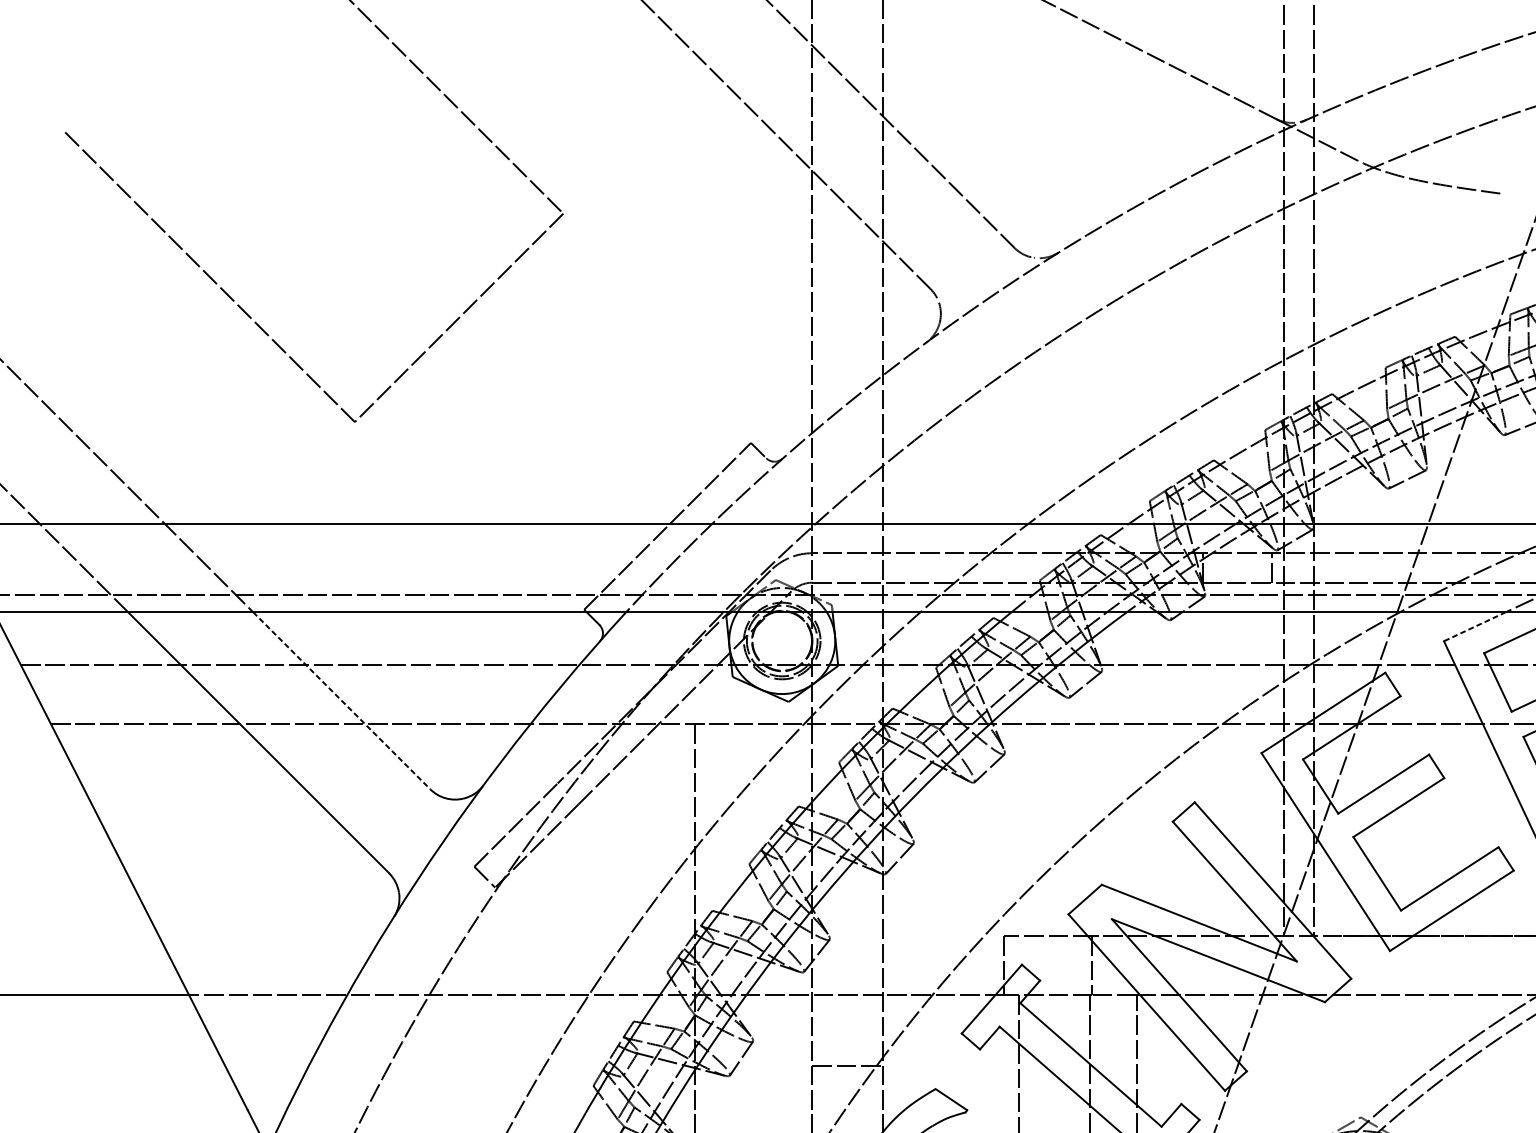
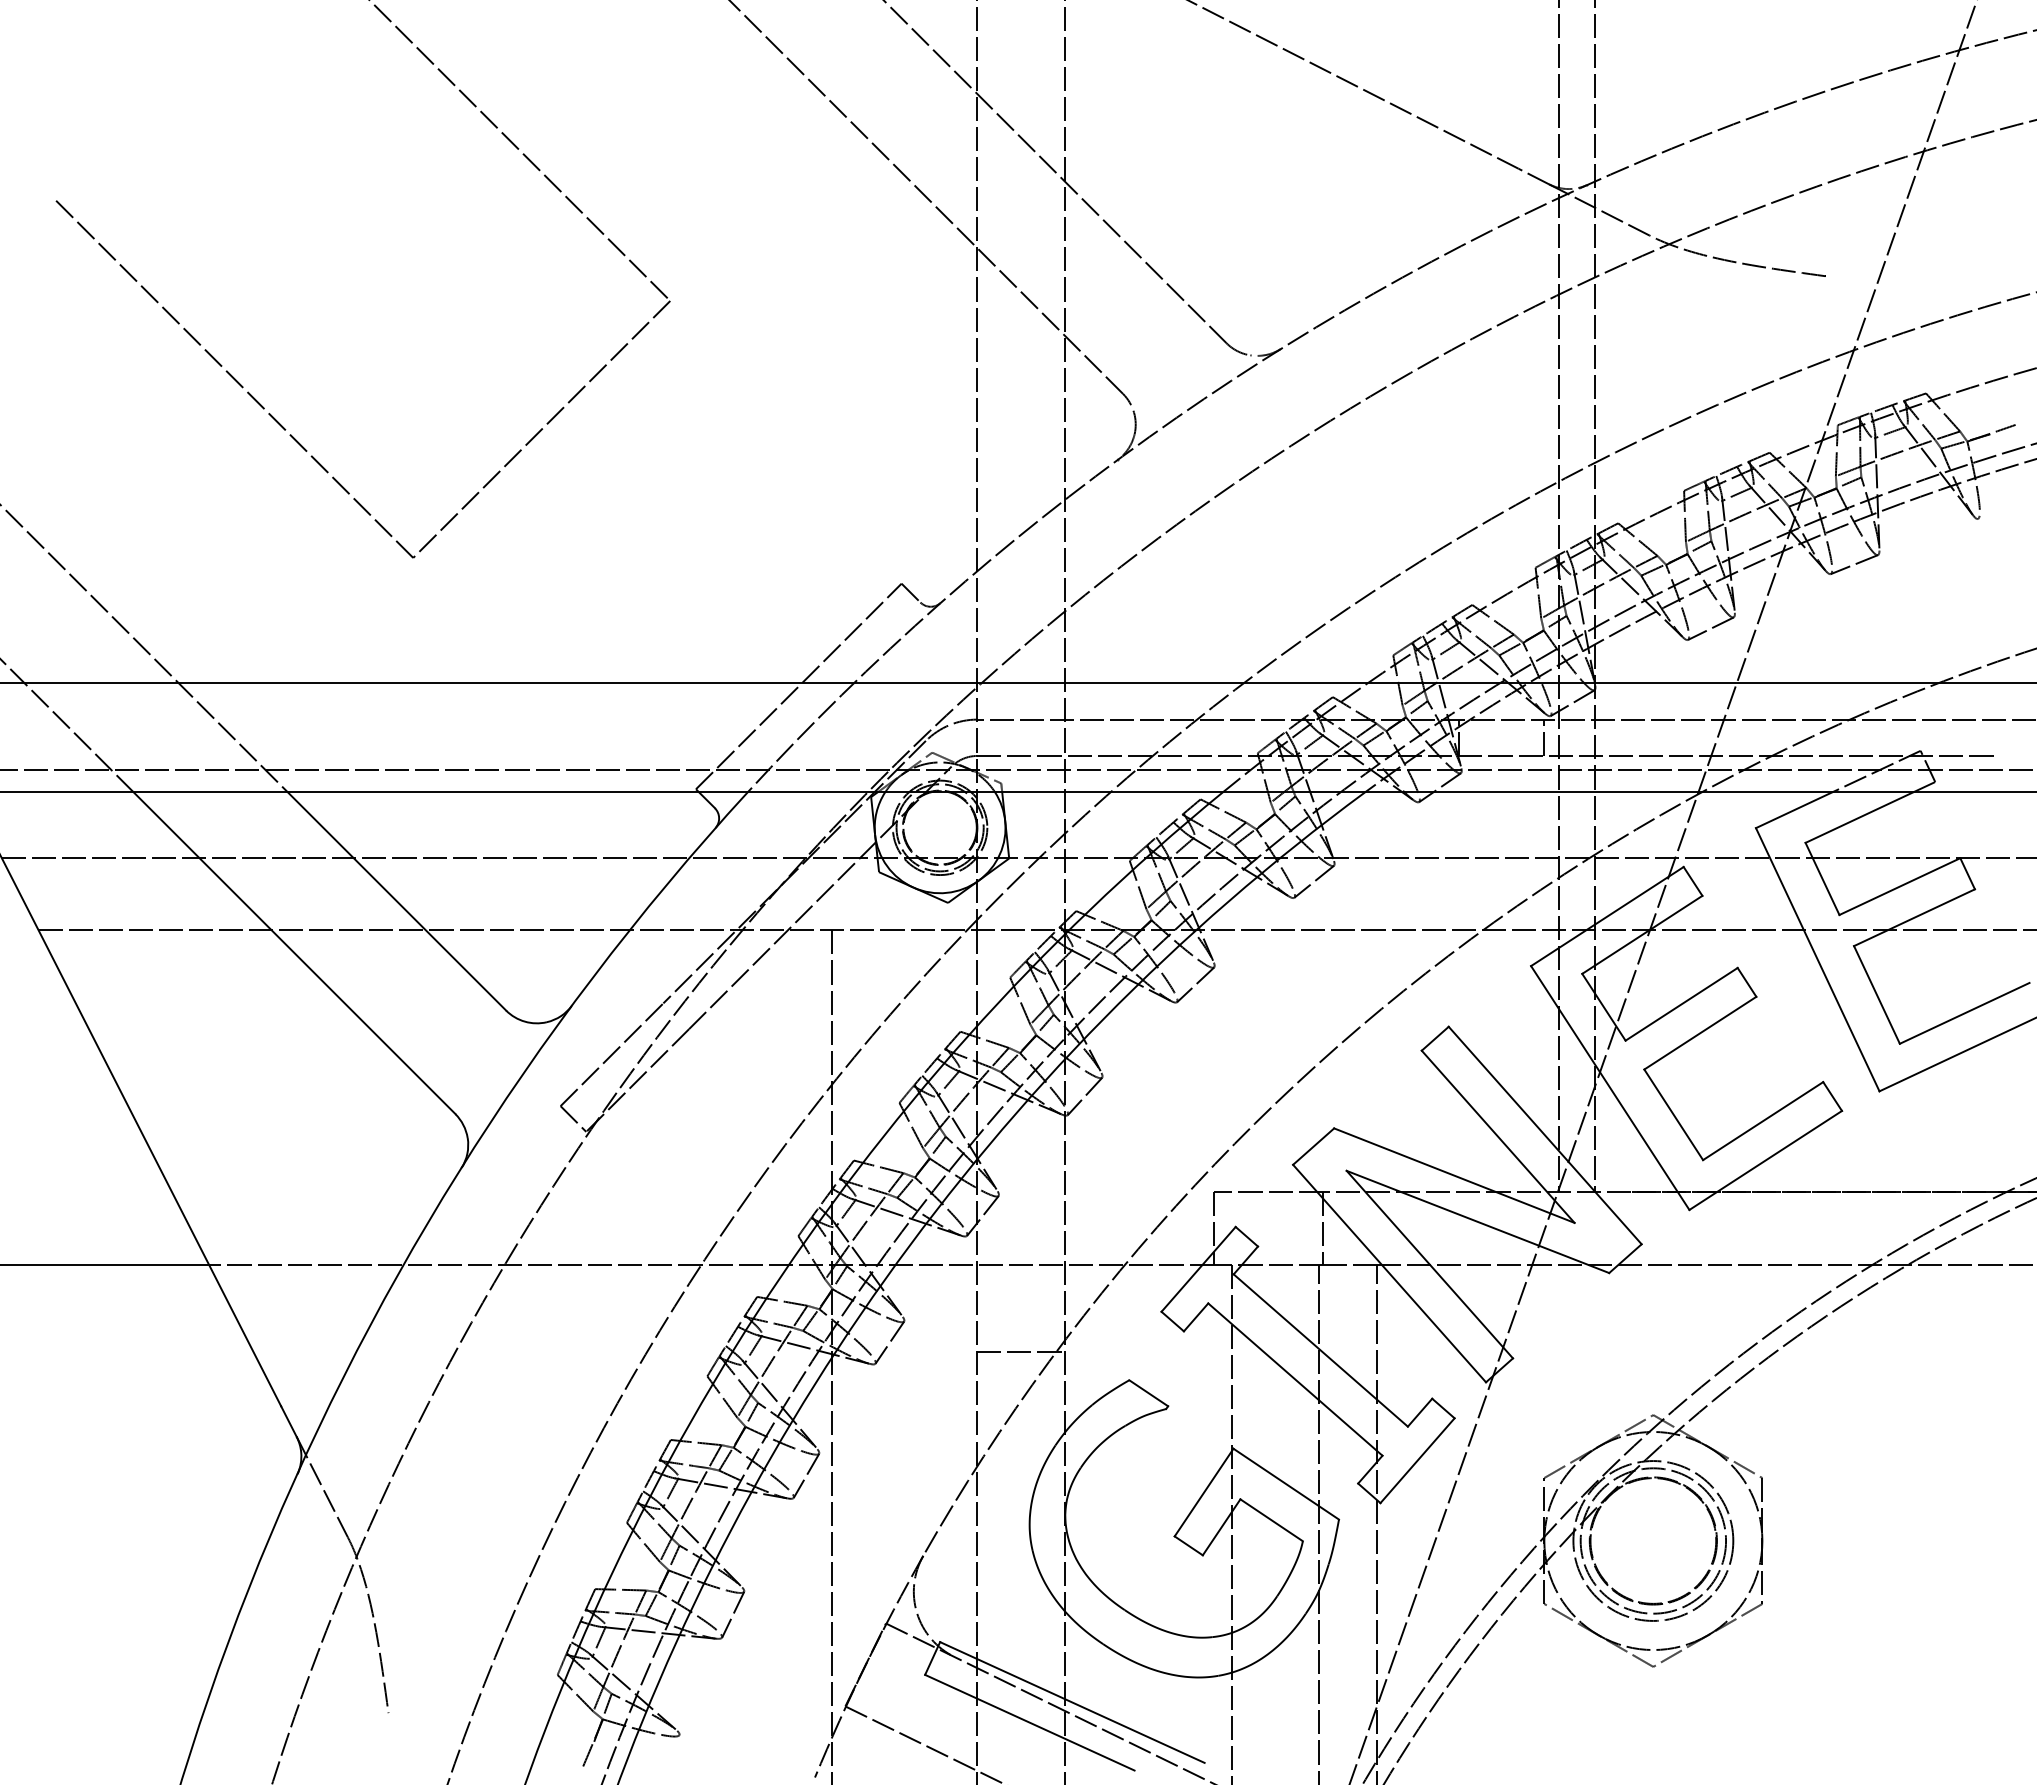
line: (1474, 626) -> (1793, 810), dashed -> solid
line: (342, 700) -> (397, 901), dashed -> solid

